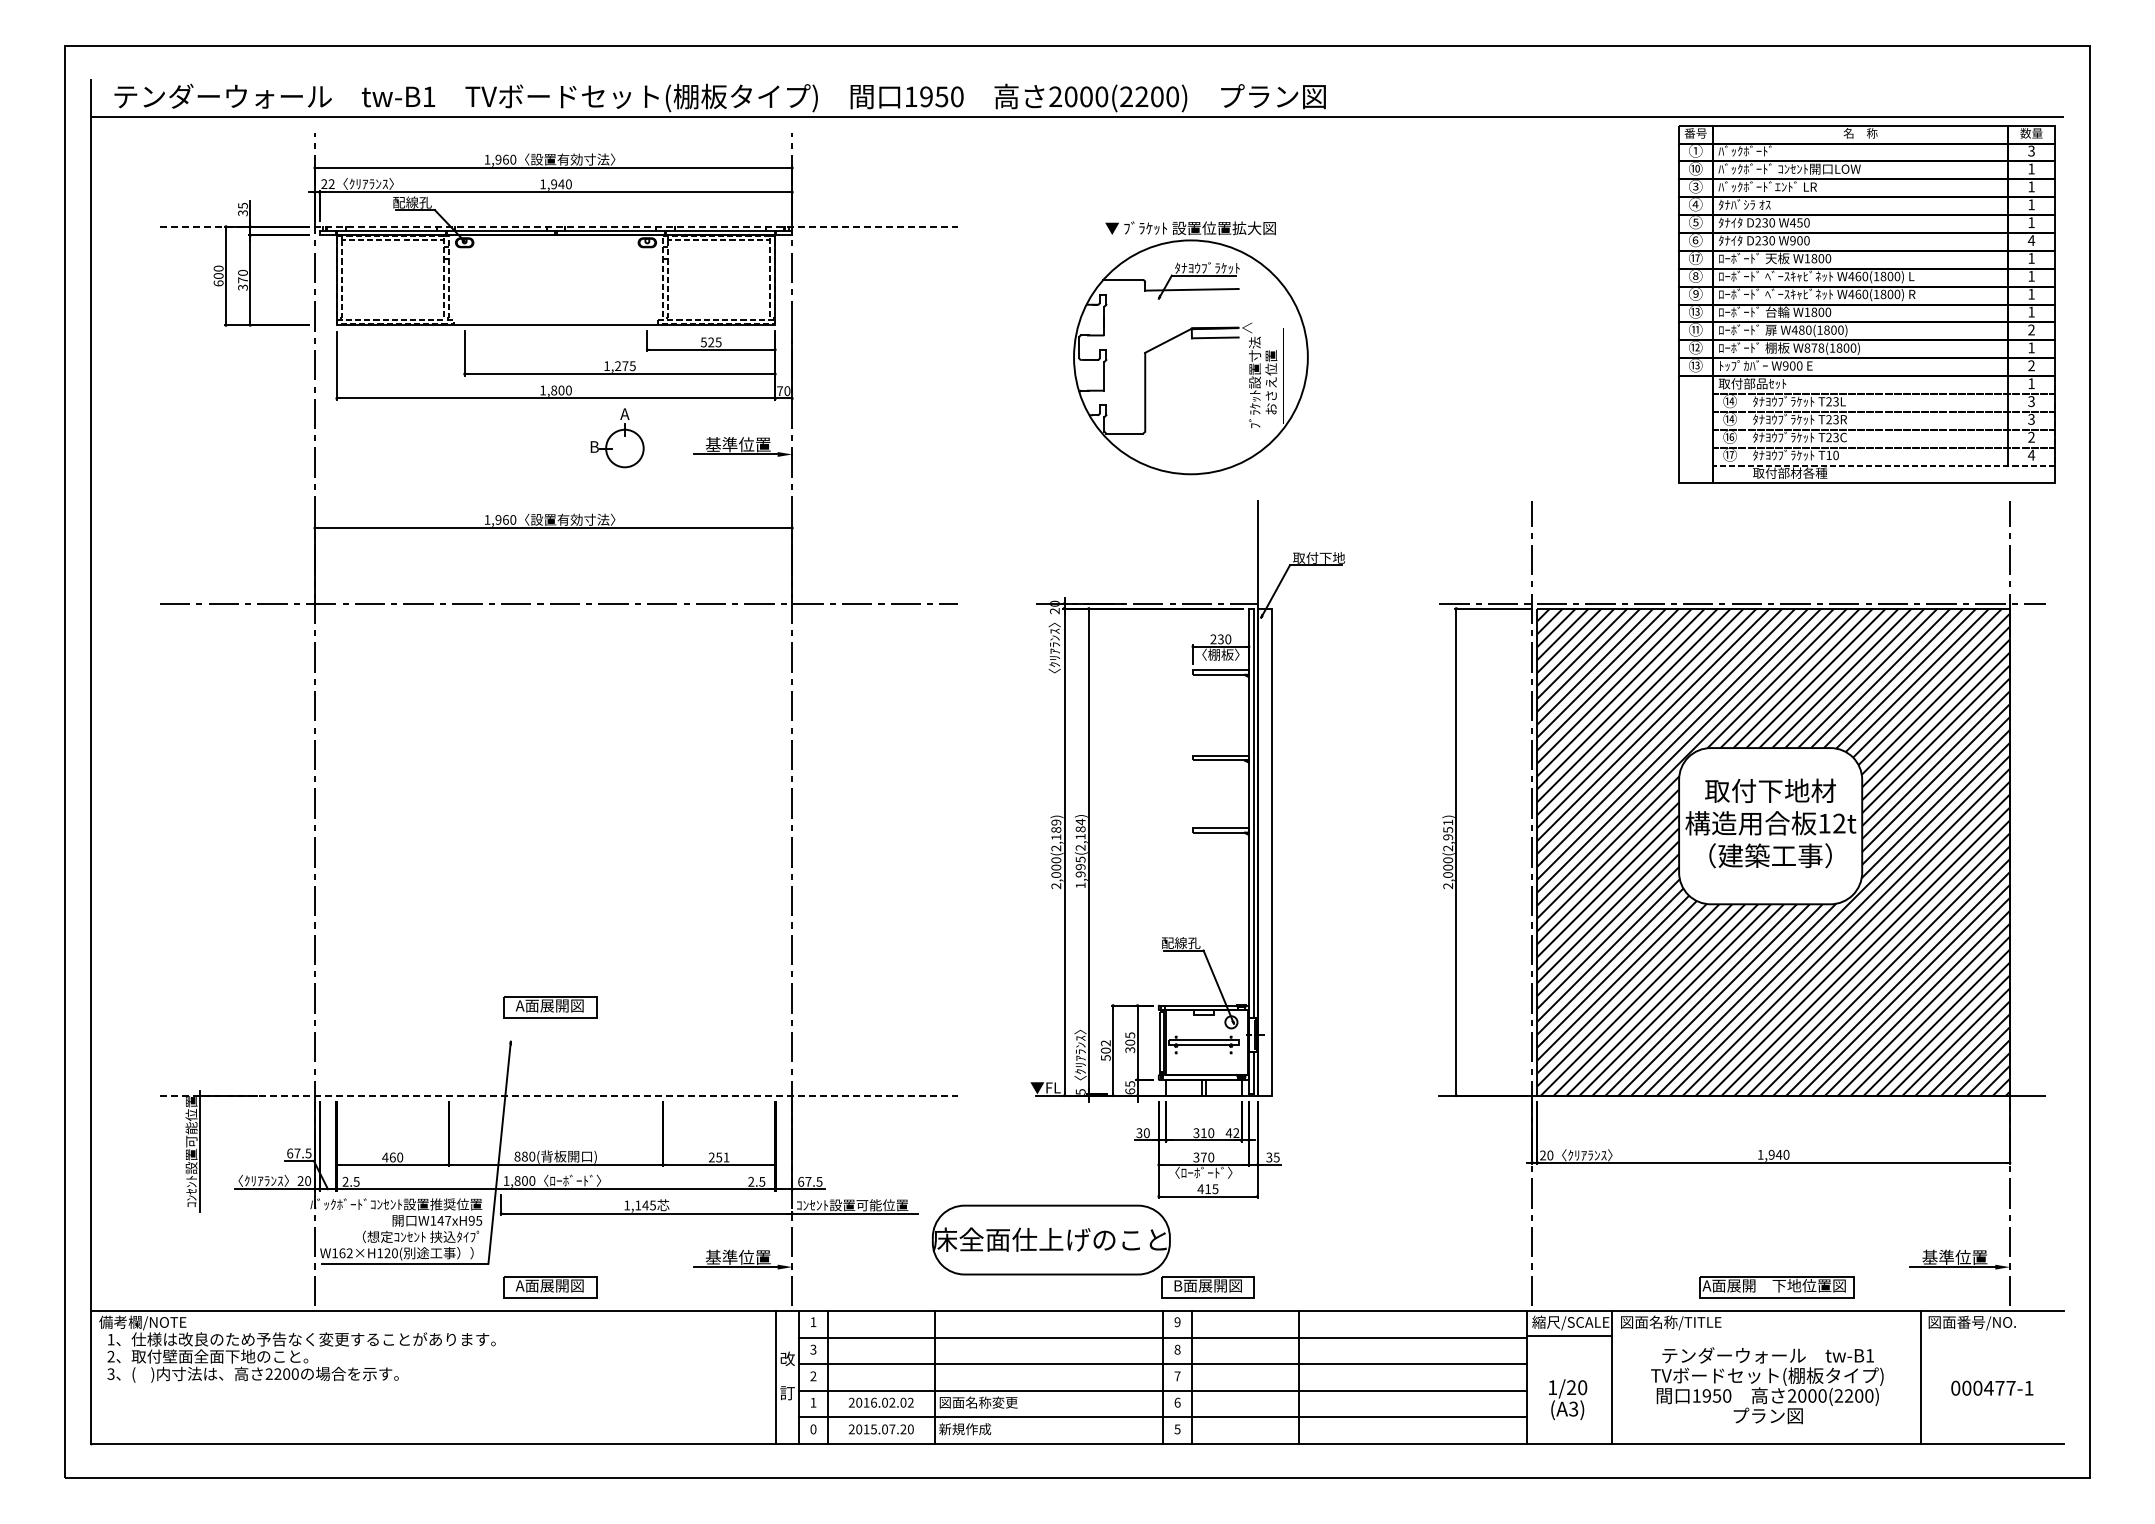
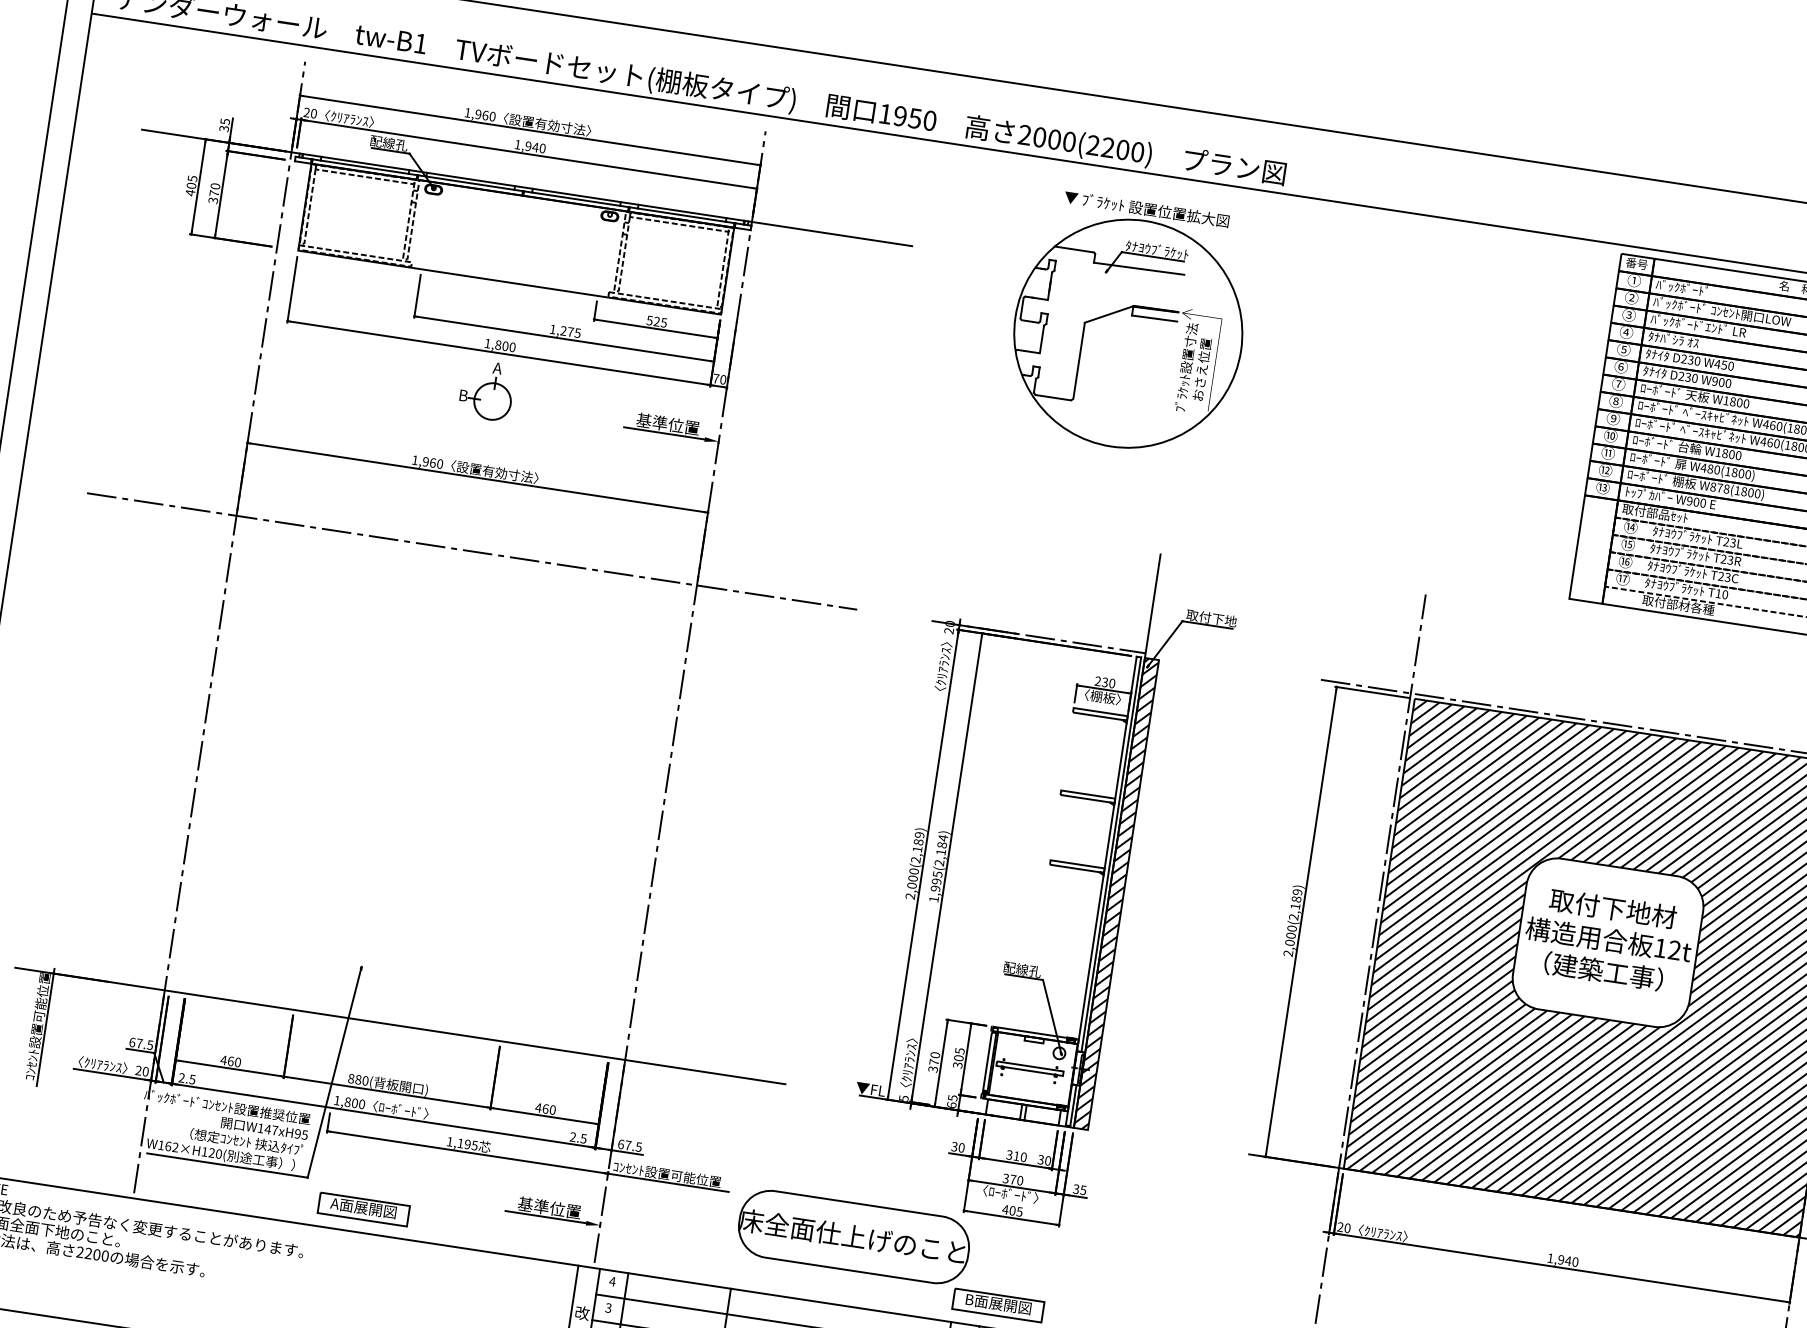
text: (1695, 168) -> (1631, 297), ⑩ -> ②
text: (331, 184) -> (313, 114), 22 -> 20
line: (559, 226) -> (527, 187), dashed -> solid
text: (1695, 257) -> (1618, 383), ⑰ -> ⑦
text: (218, 275) -> (191, 185), 600 -> 405
text: (1697, 311) -> (1612, 435), ⑬ -> ⑩
part: (1190, 348) -> (1129, 325), moved
text: (1731, 419) -> (1629, 544), ⑭ -> ⑮
part: (617, 438) -> (486, 390), moved
text: (1448, 829) -> (1296, 899), 2,000(2,951) -> 2,000(2,189)
hatch: (1264, 851) -> (1116, 893), added
part: (550, 1007) -> (404, 939), removed
text: (1105, 1050) -> (933, 1062), 502 -> 370
line: (559, 1095) -> (400, 1025), dashed -> solid
text: (1232, 1133) -> (1044, 1160), 42 -> 30
text: (718, 1157) -> (545, 1108), 251 -> 460
text: (1208, 1189) -> (1012, 1211), 415 -> 405
text: (645, 1205) -> (467, 1144), 1,145 -> 1,195
text: (813, 1322) -> (612, 1281), 1 -> 4

